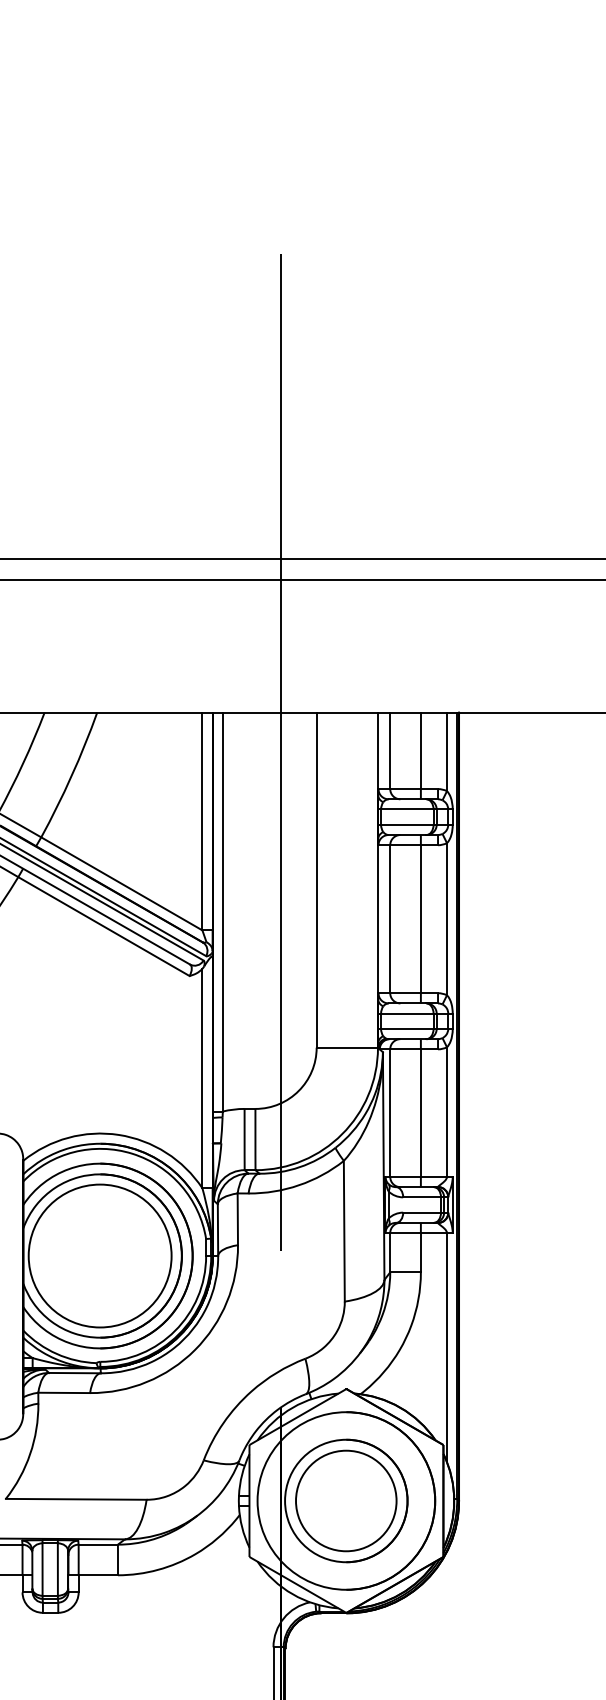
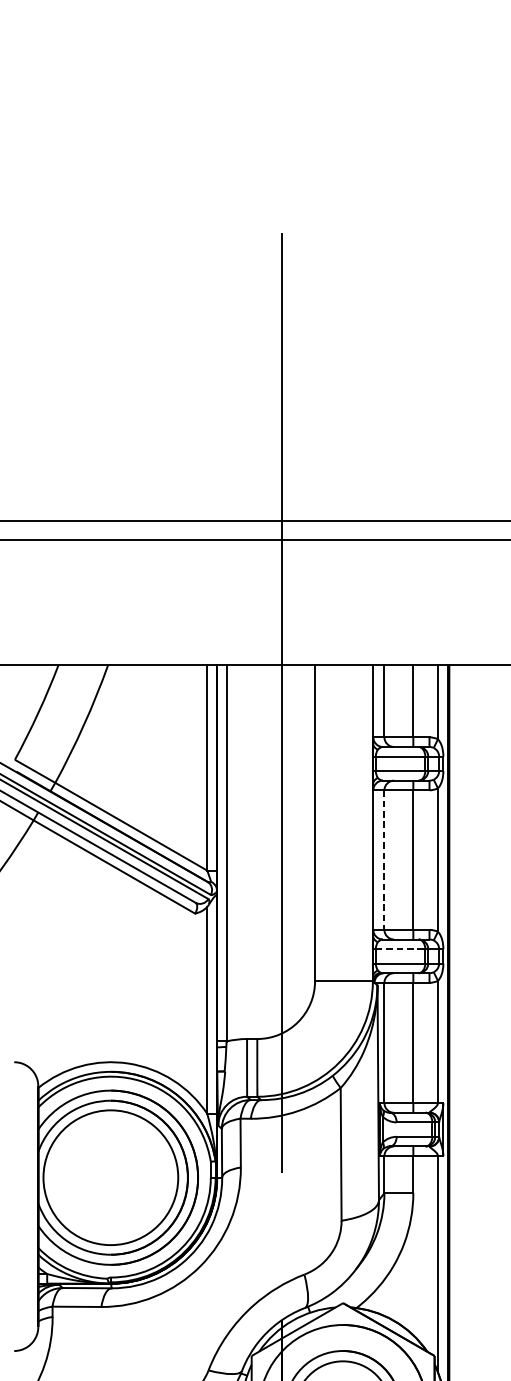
line: (390, 919) -> (384, 860), solid -> dashed
line: (407, 1013) -> (400, 949), solid -> dashed

